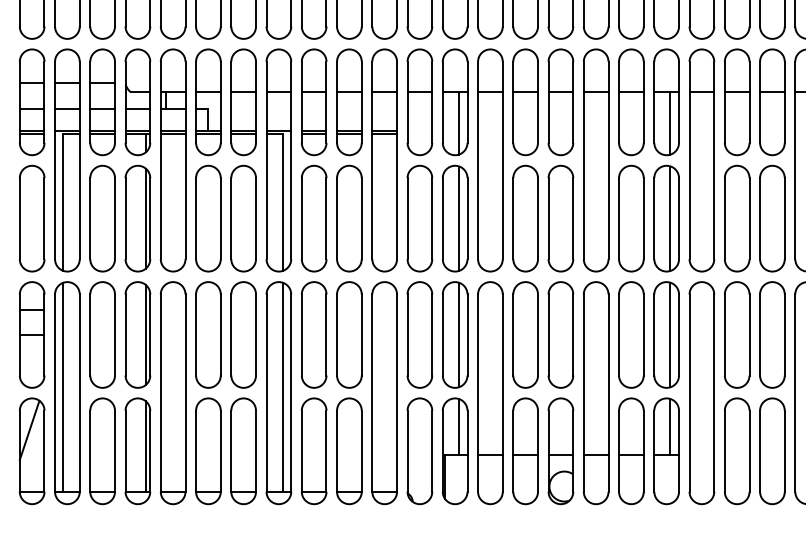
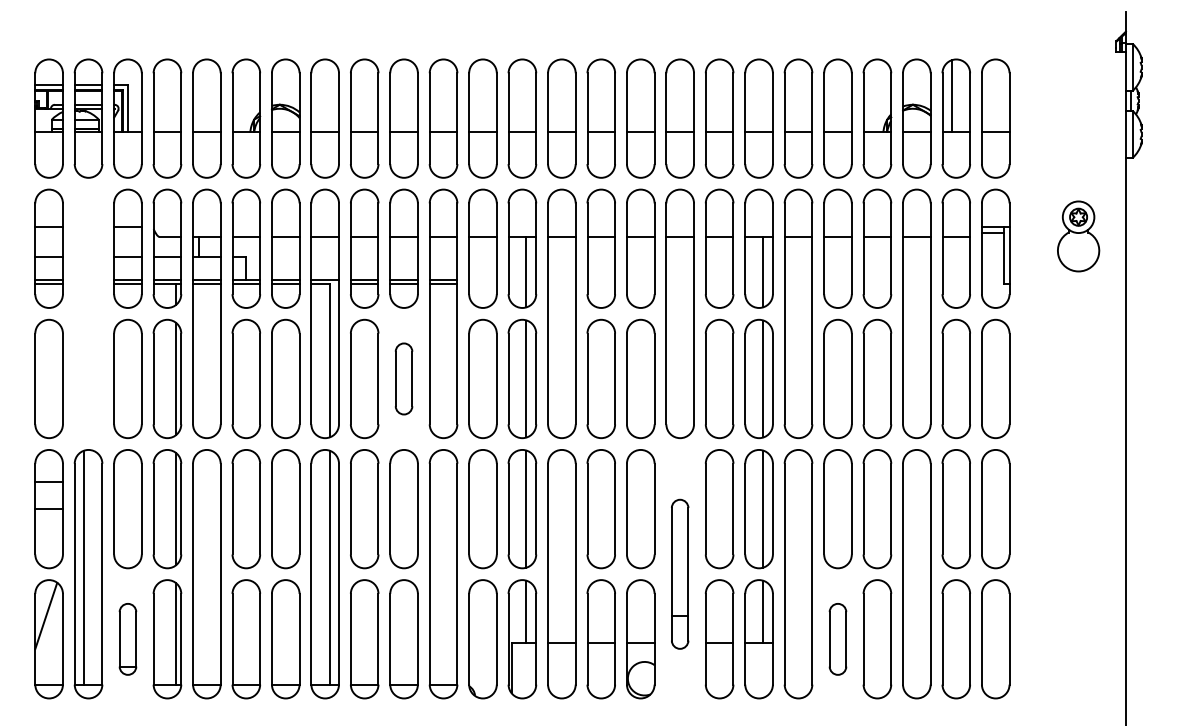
part: (67, 160) -> (88, 313), removed
part: (348, 218) -> (403, 378), size x0.6
part: (595, 393) -> (679, 574), size x0.6
part: (102, 451) -> (127, 639), size x0.6
part: (736, 451) -> (837, 639), size x0.6

